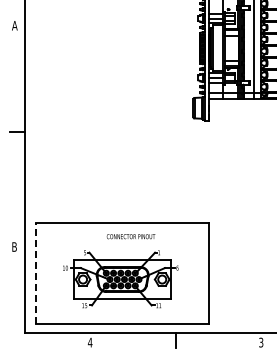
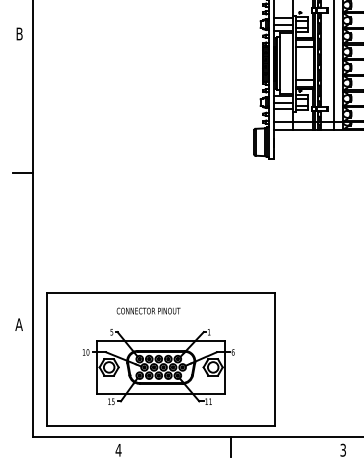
text: (14, 25) -> (19, 33), A -> B
text: (130, 236) -> (147, 310), moved
text: (14, 246) -> (19, 323), B -> A
line: (35, 273) -> (46, 359), dashed -> solid

